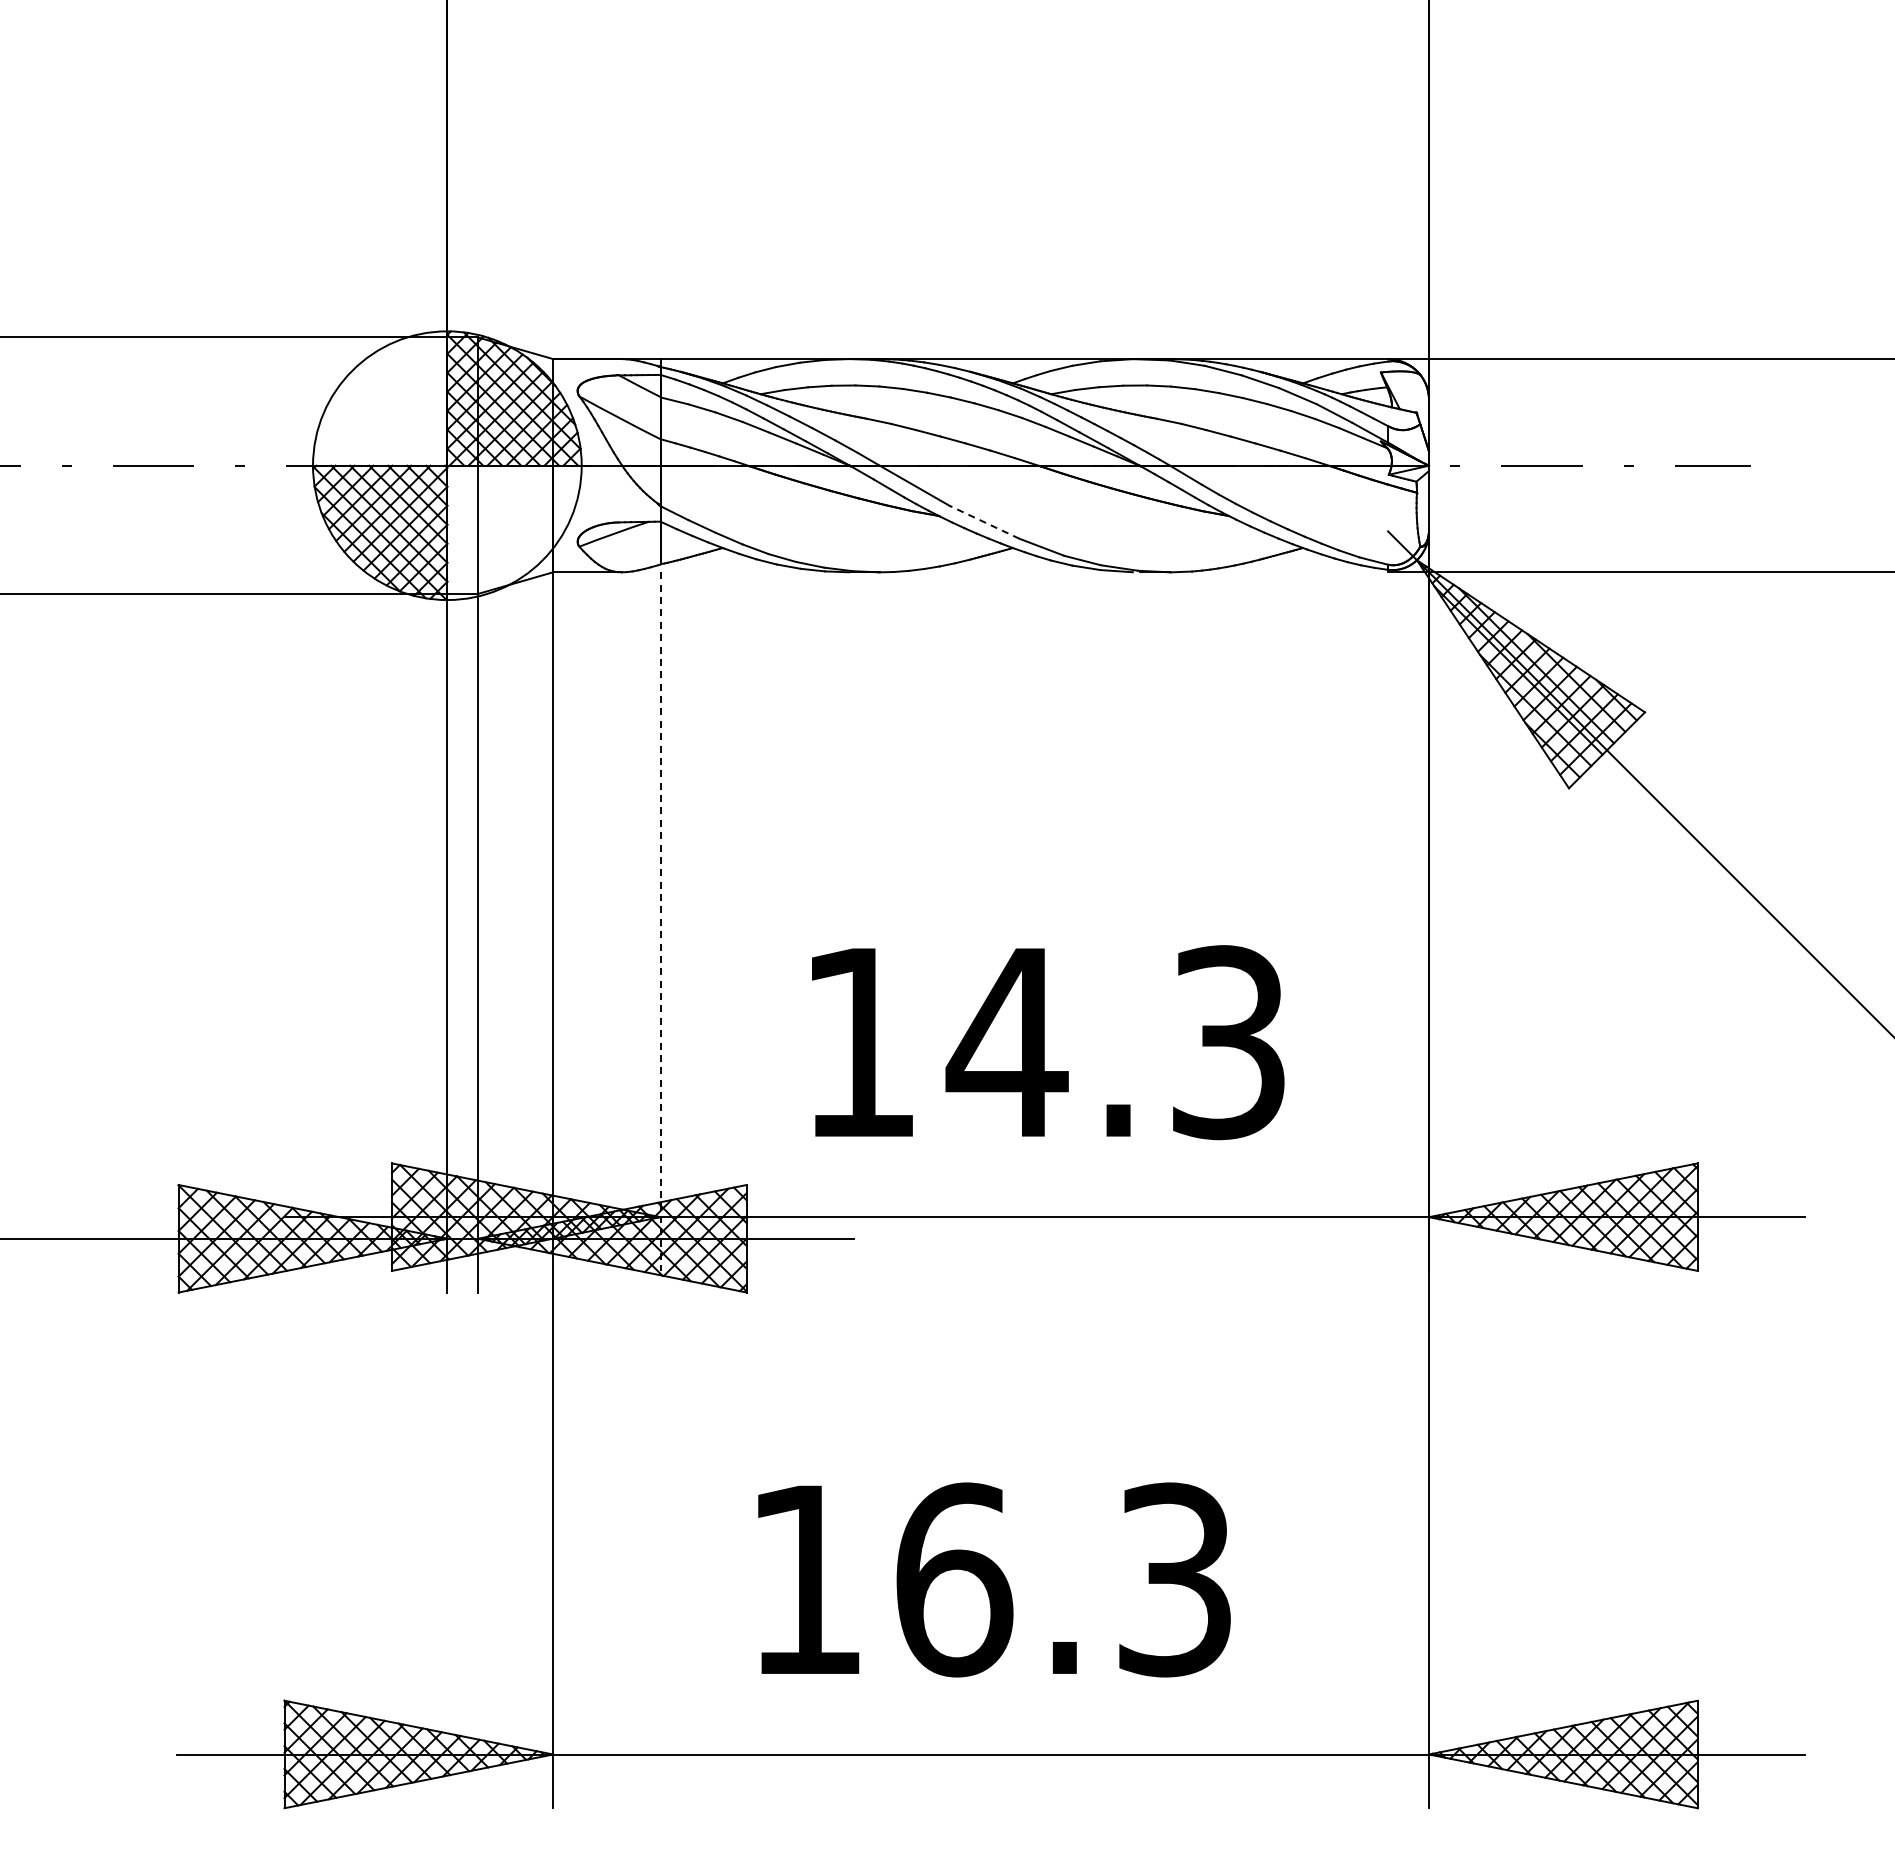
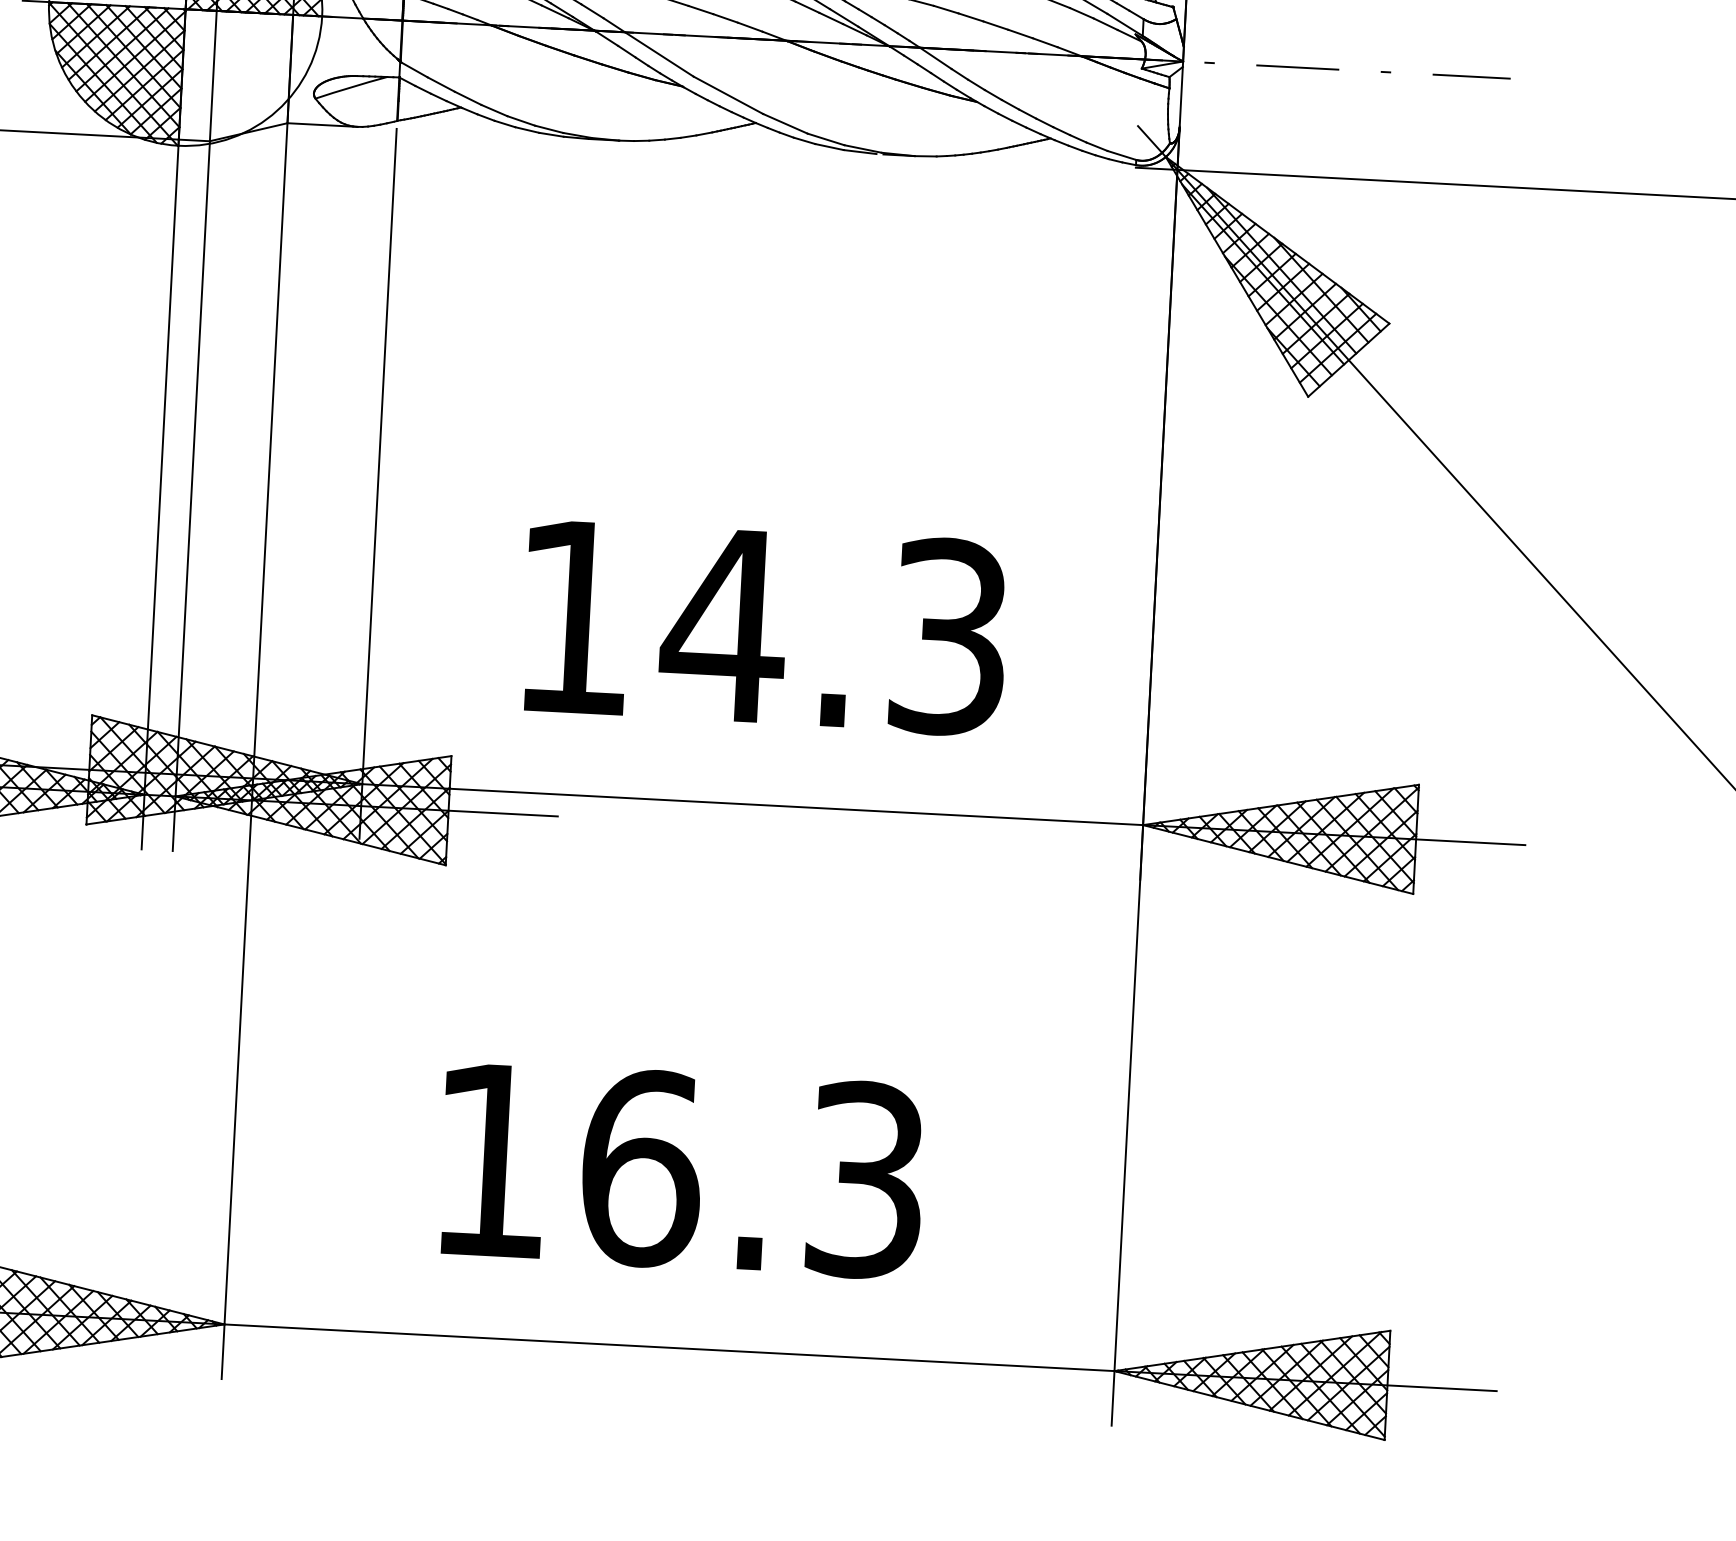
line: (984, 522) -> (728, 95), dashed -> solid
line: (660, 922) -> (377, 484), dashed -> solid

